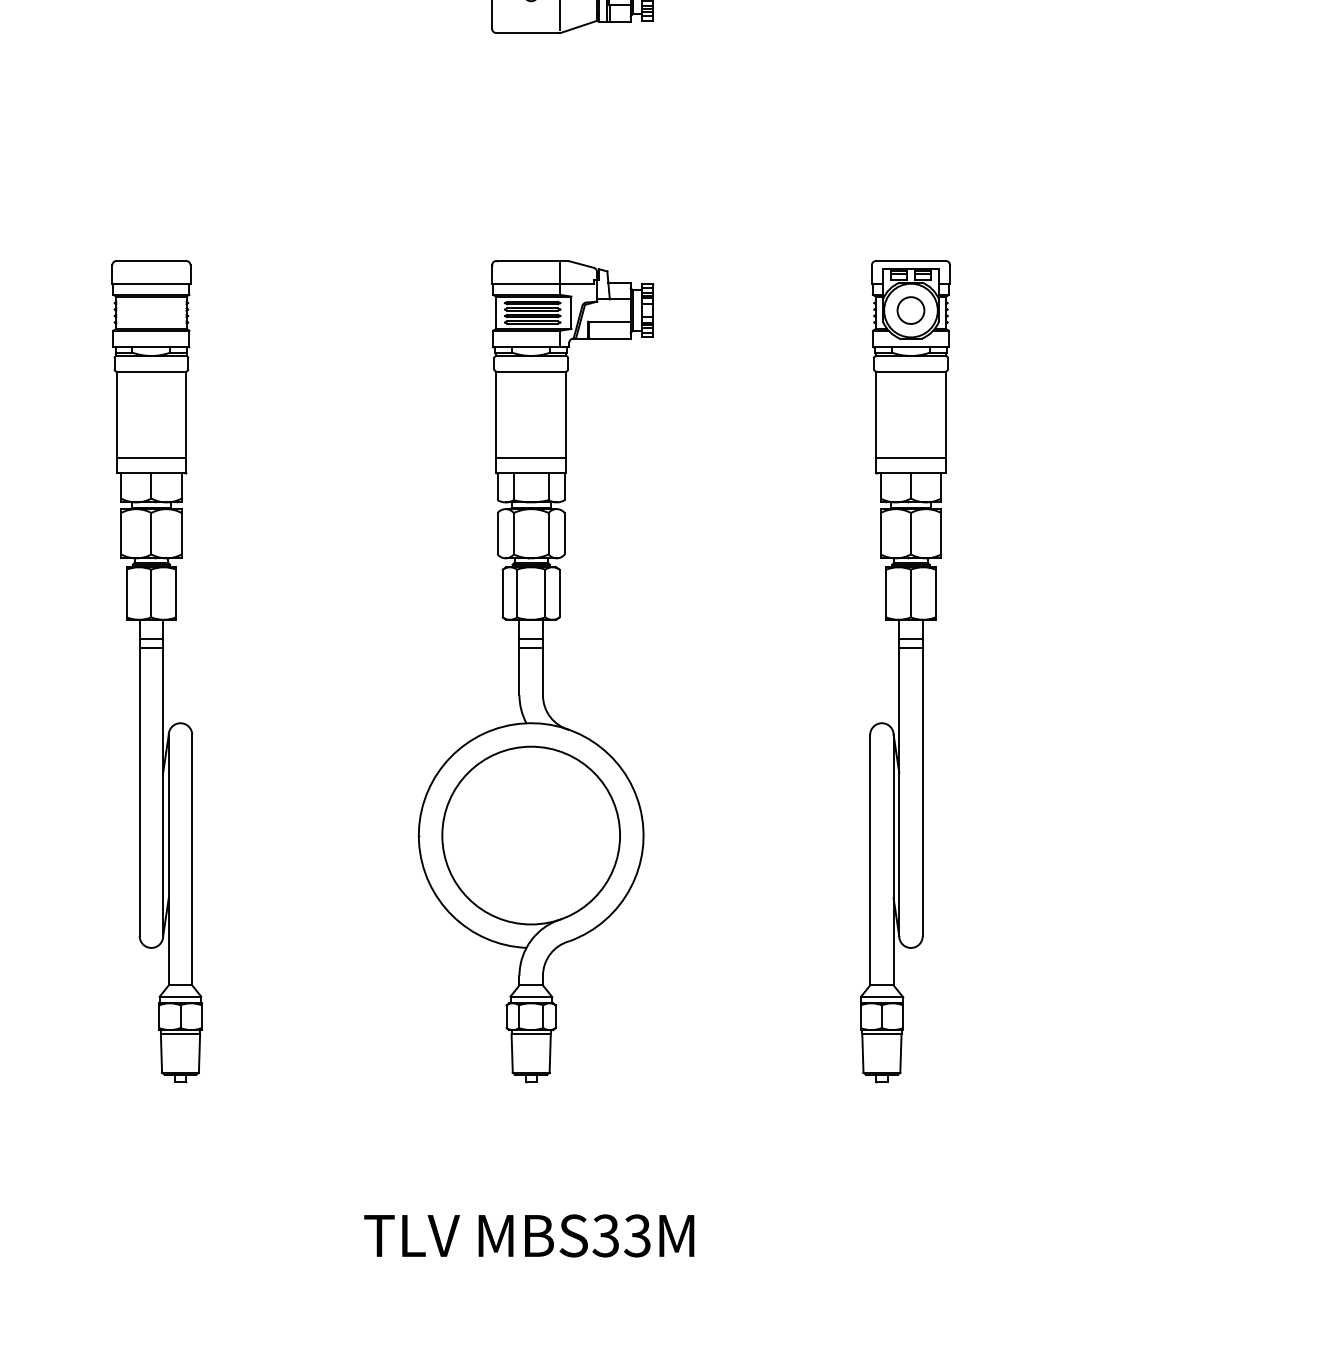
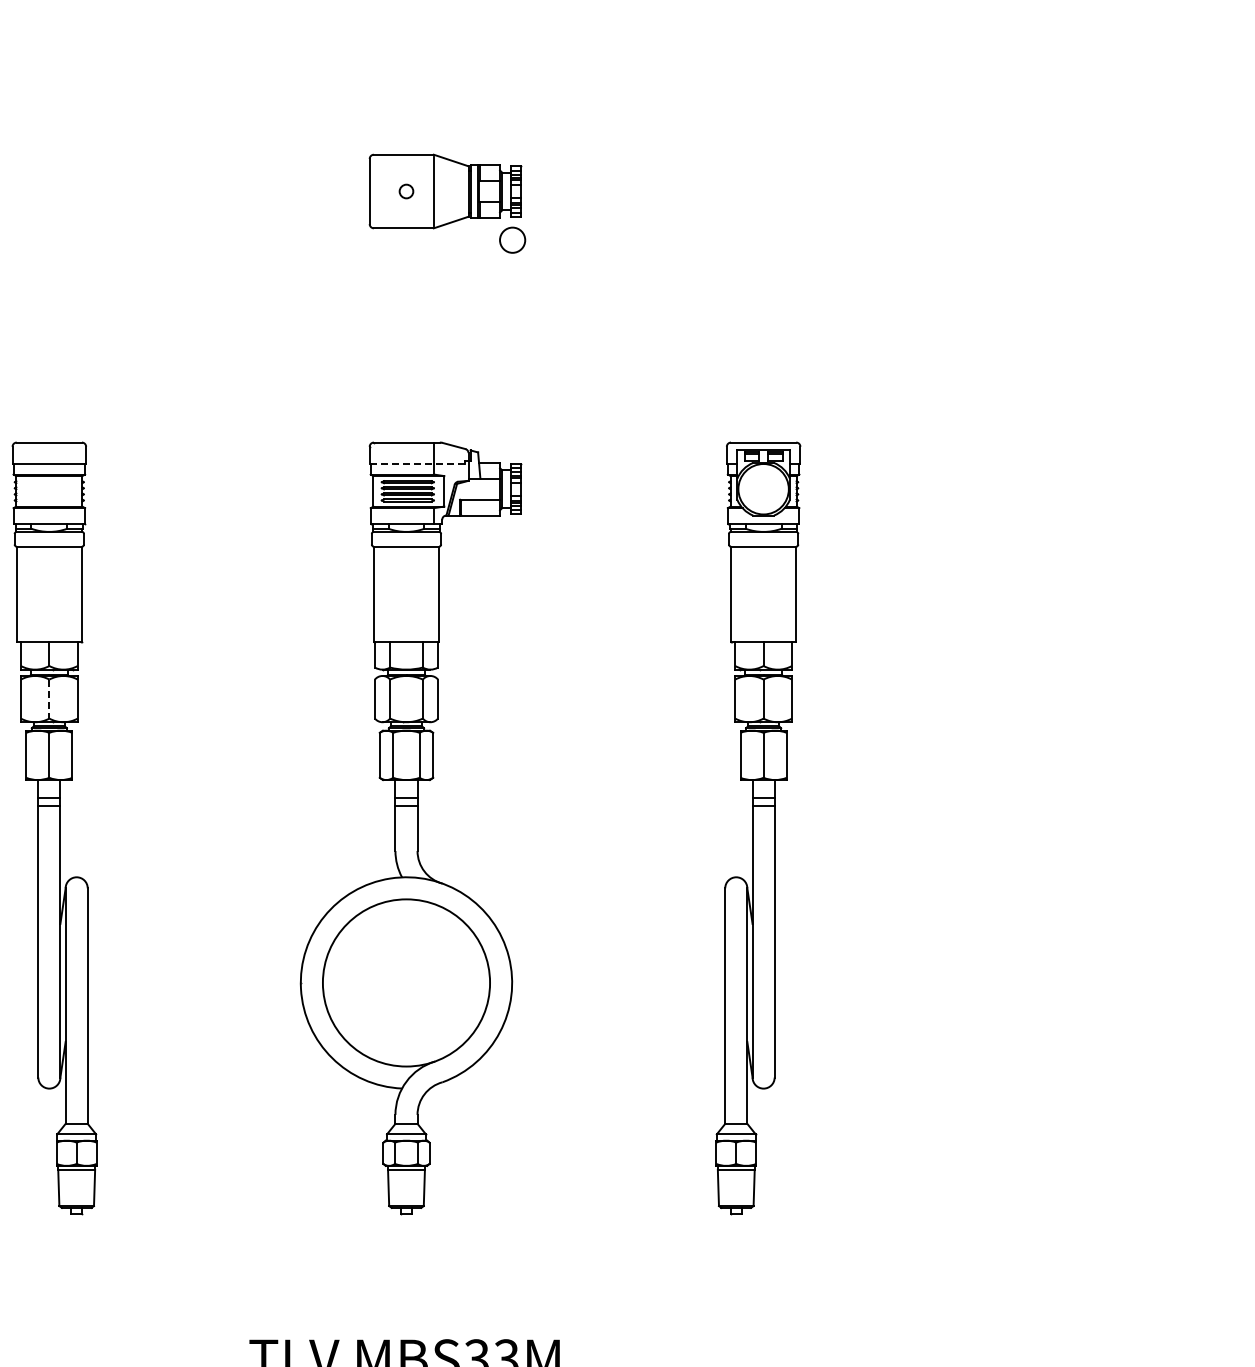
line: (542, 284) -> (417, 464), solid -> dashed
circle: (910, 309) -> (512, 239), moved
line: (151, 457) -> (49, 627), removed
line: (531, 457) -> (406, 627), removed
line: (910, 457) -> (763, 627), removed
line: (151, 534) -> (49, 699), solid -> dashed

